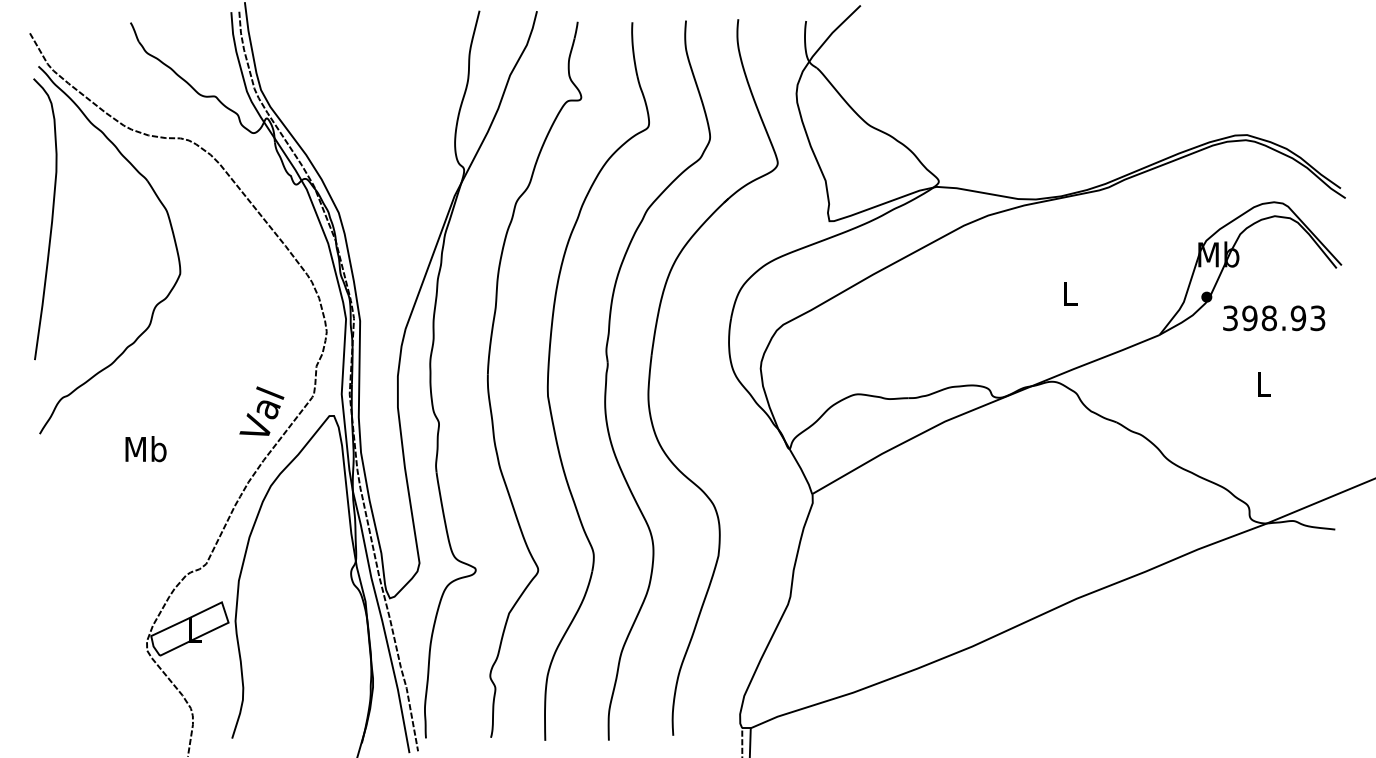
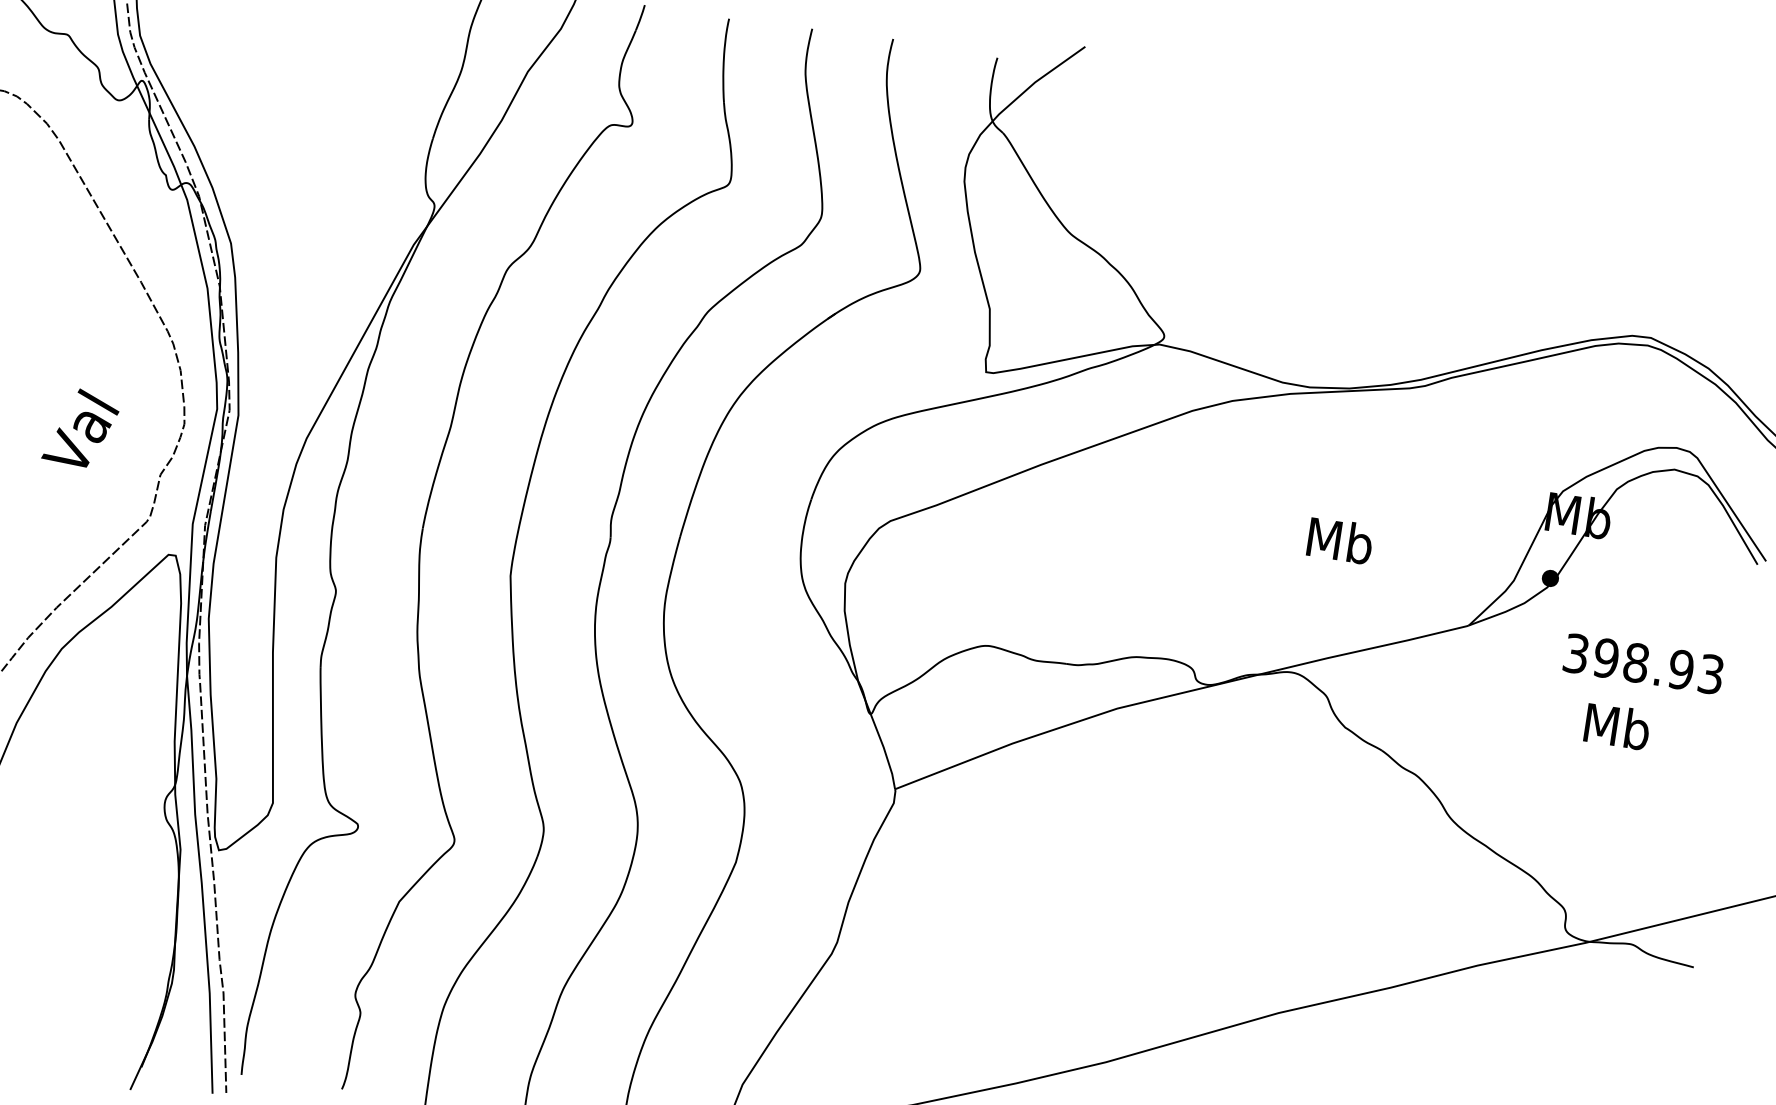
text: (1069, 293) -> (1339, 540), L -> Mb
text: (1274, 318) -> (1644, 664), moved
text: (1263, 384) -> (1617, 726), L -> Mb
text: (261, 410) -> (80, 426), moved

